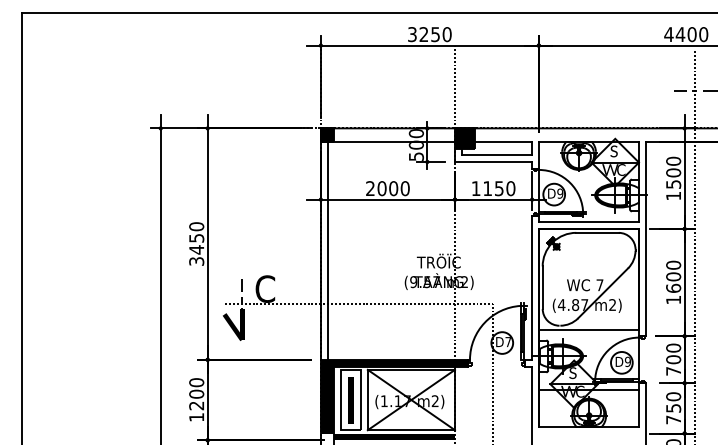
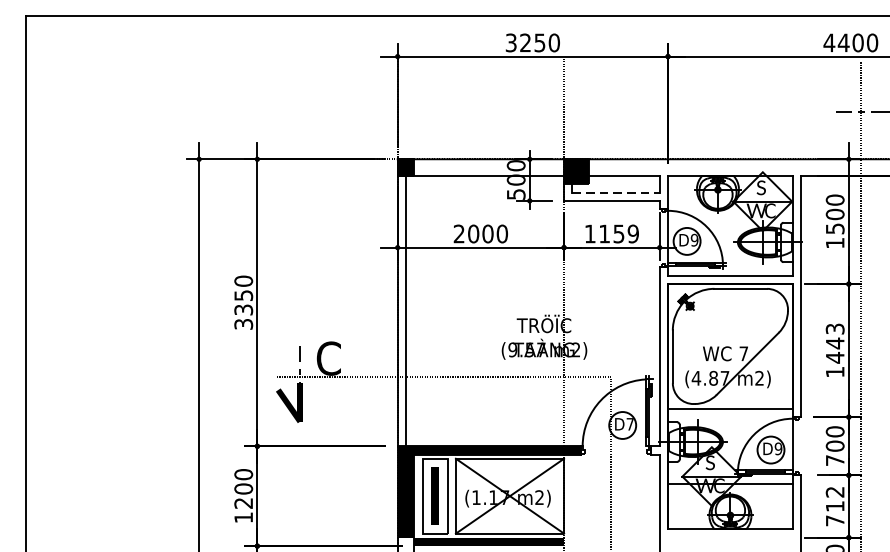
line: (497, 155) -> (616, 192), solid -> dashed
text: (510, 188) -> (632, 233), 1150 -> 1159
text: (196, 249) -> (243, 309), 3450 -> 3350
text: (673, 276) -> (835, 342), 1600 -> 1443
text: (673, 402) -> (835, 499), 750 -> 712

